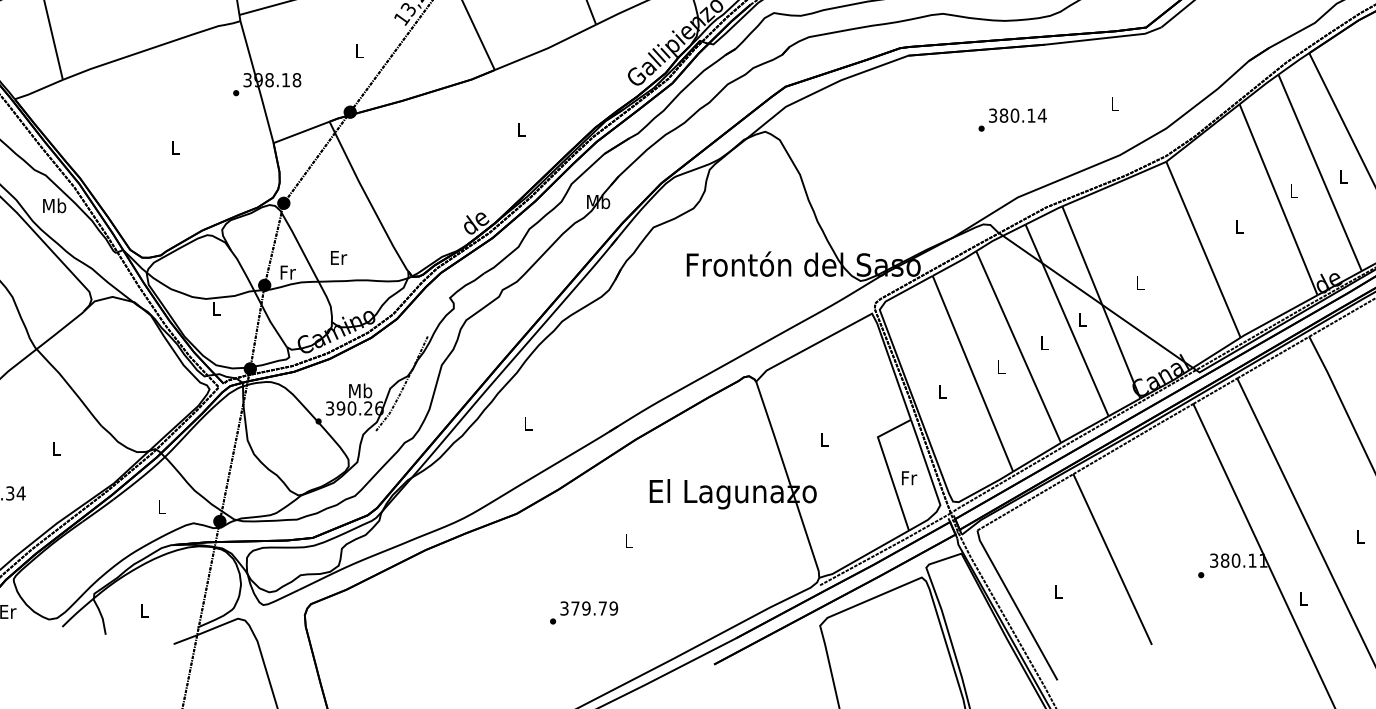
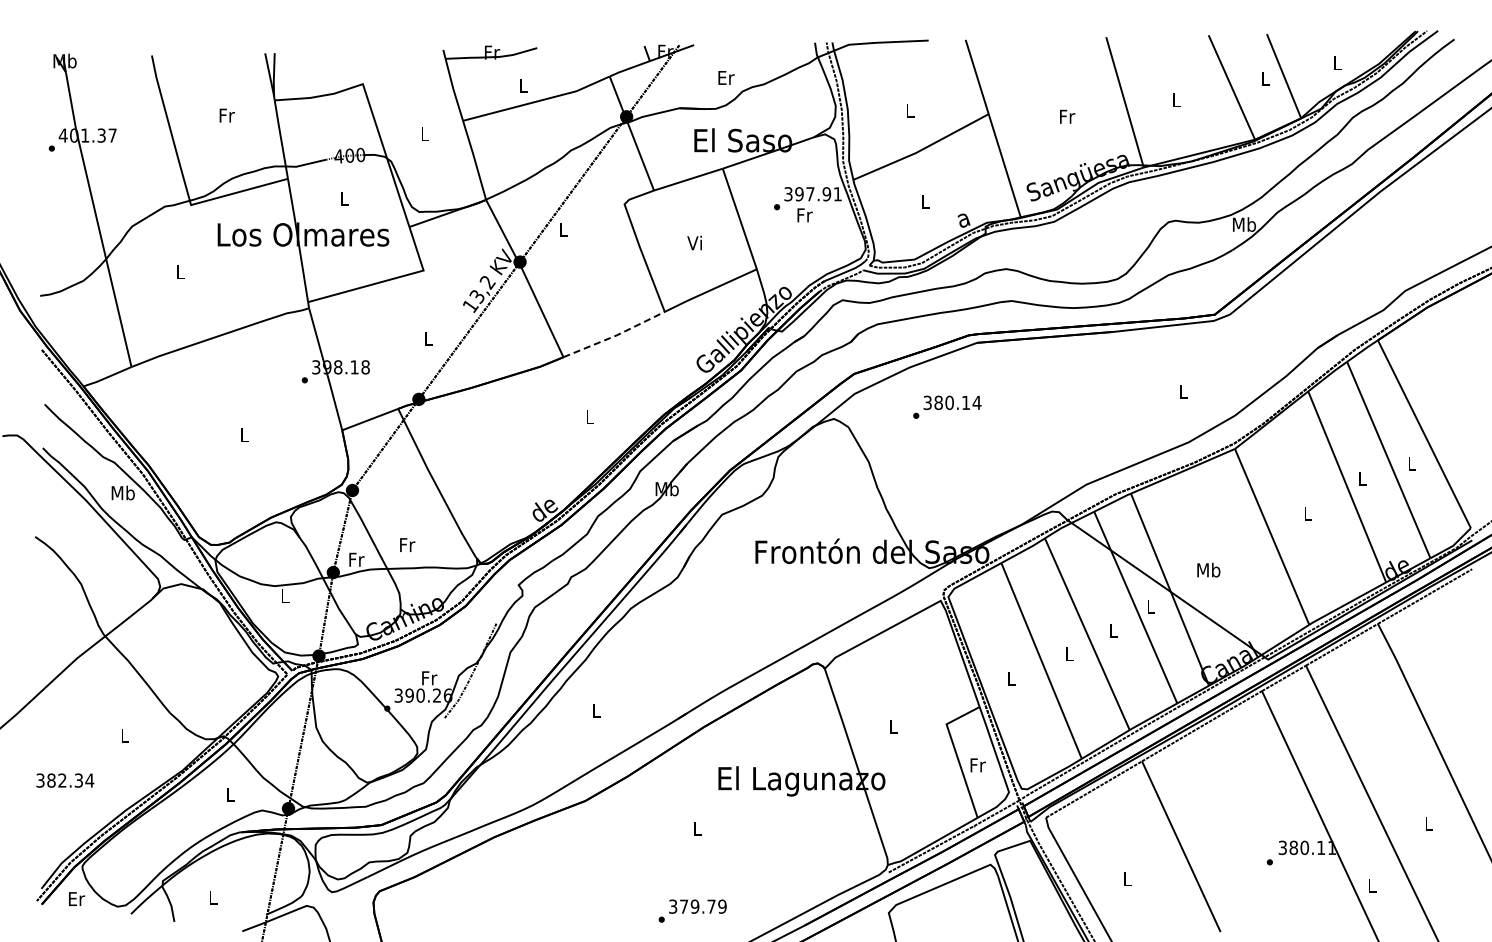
line: (546, 48) -> (615, 335), solid -> dashed
text: (1012, 119) -> (947, 406), moved
text: (338, 257) -> (407, 544), Er -> Fr
text: (1139, 282) -> (1208, 569), L -> Mb
text: (359, 390) -> (428, 677), Mb -> Fr
text: (583, 612) -> (692, 910), moved

